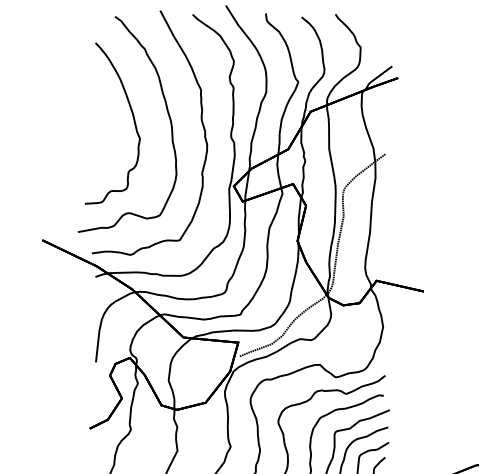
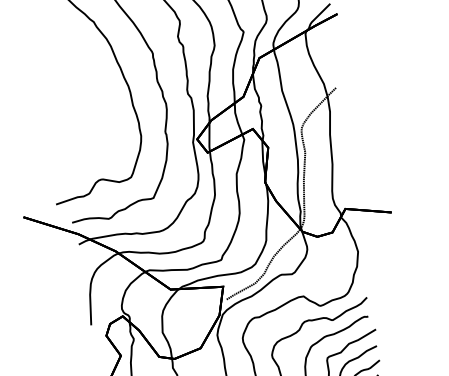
part: (132, 117) -> (91, 88), removed

